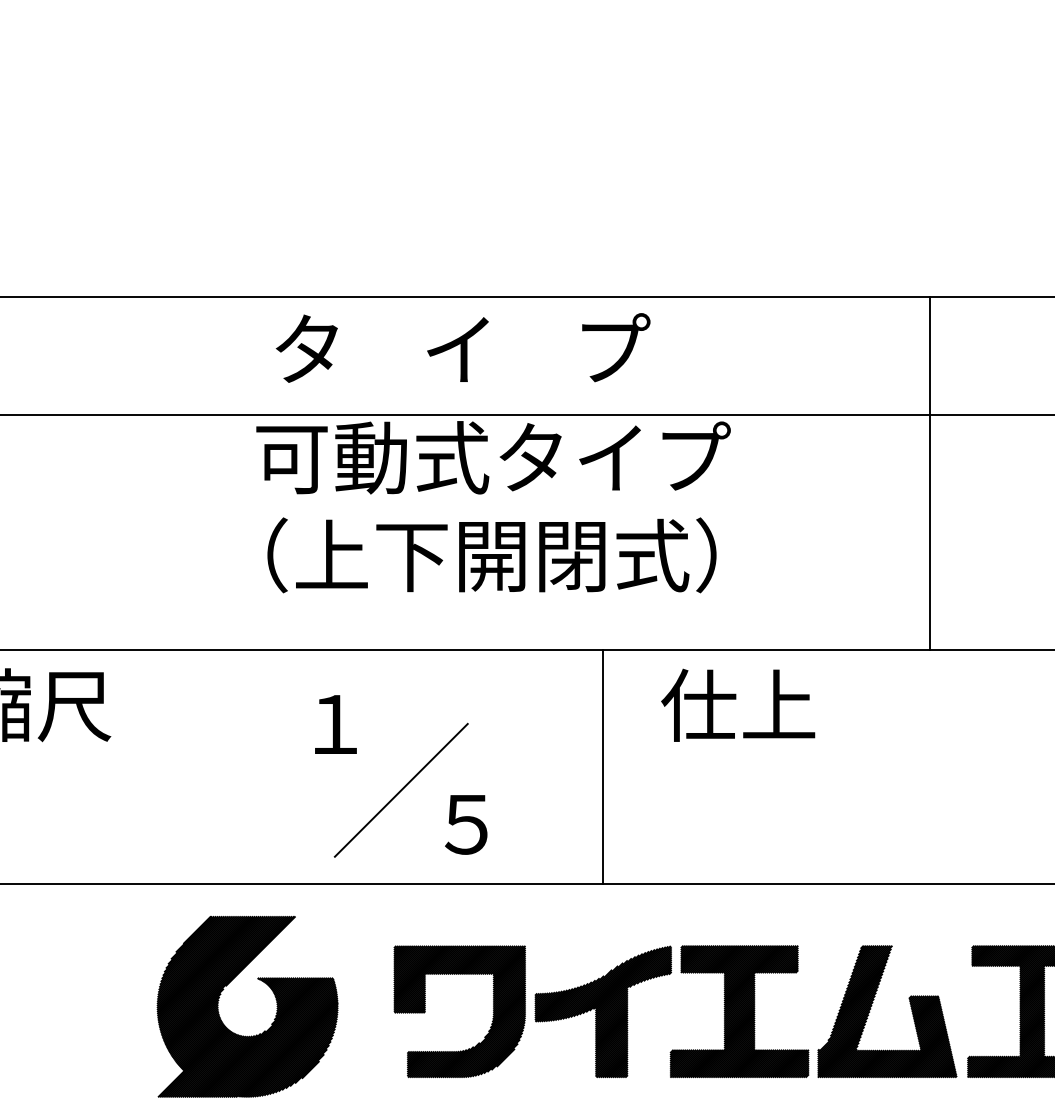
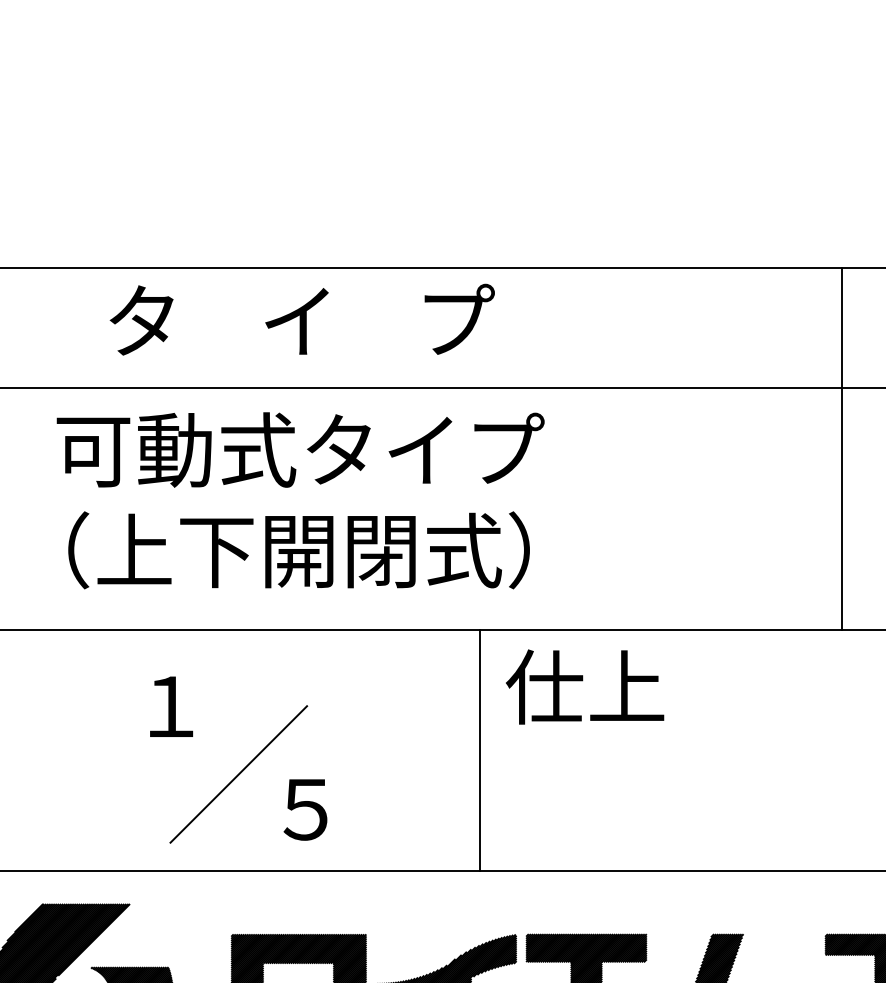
line: (930, 473) -> (842, 448), moved
text: (493, 507) -> (300, 501), moved
line: (603, 766) -> (480, 749), moved

